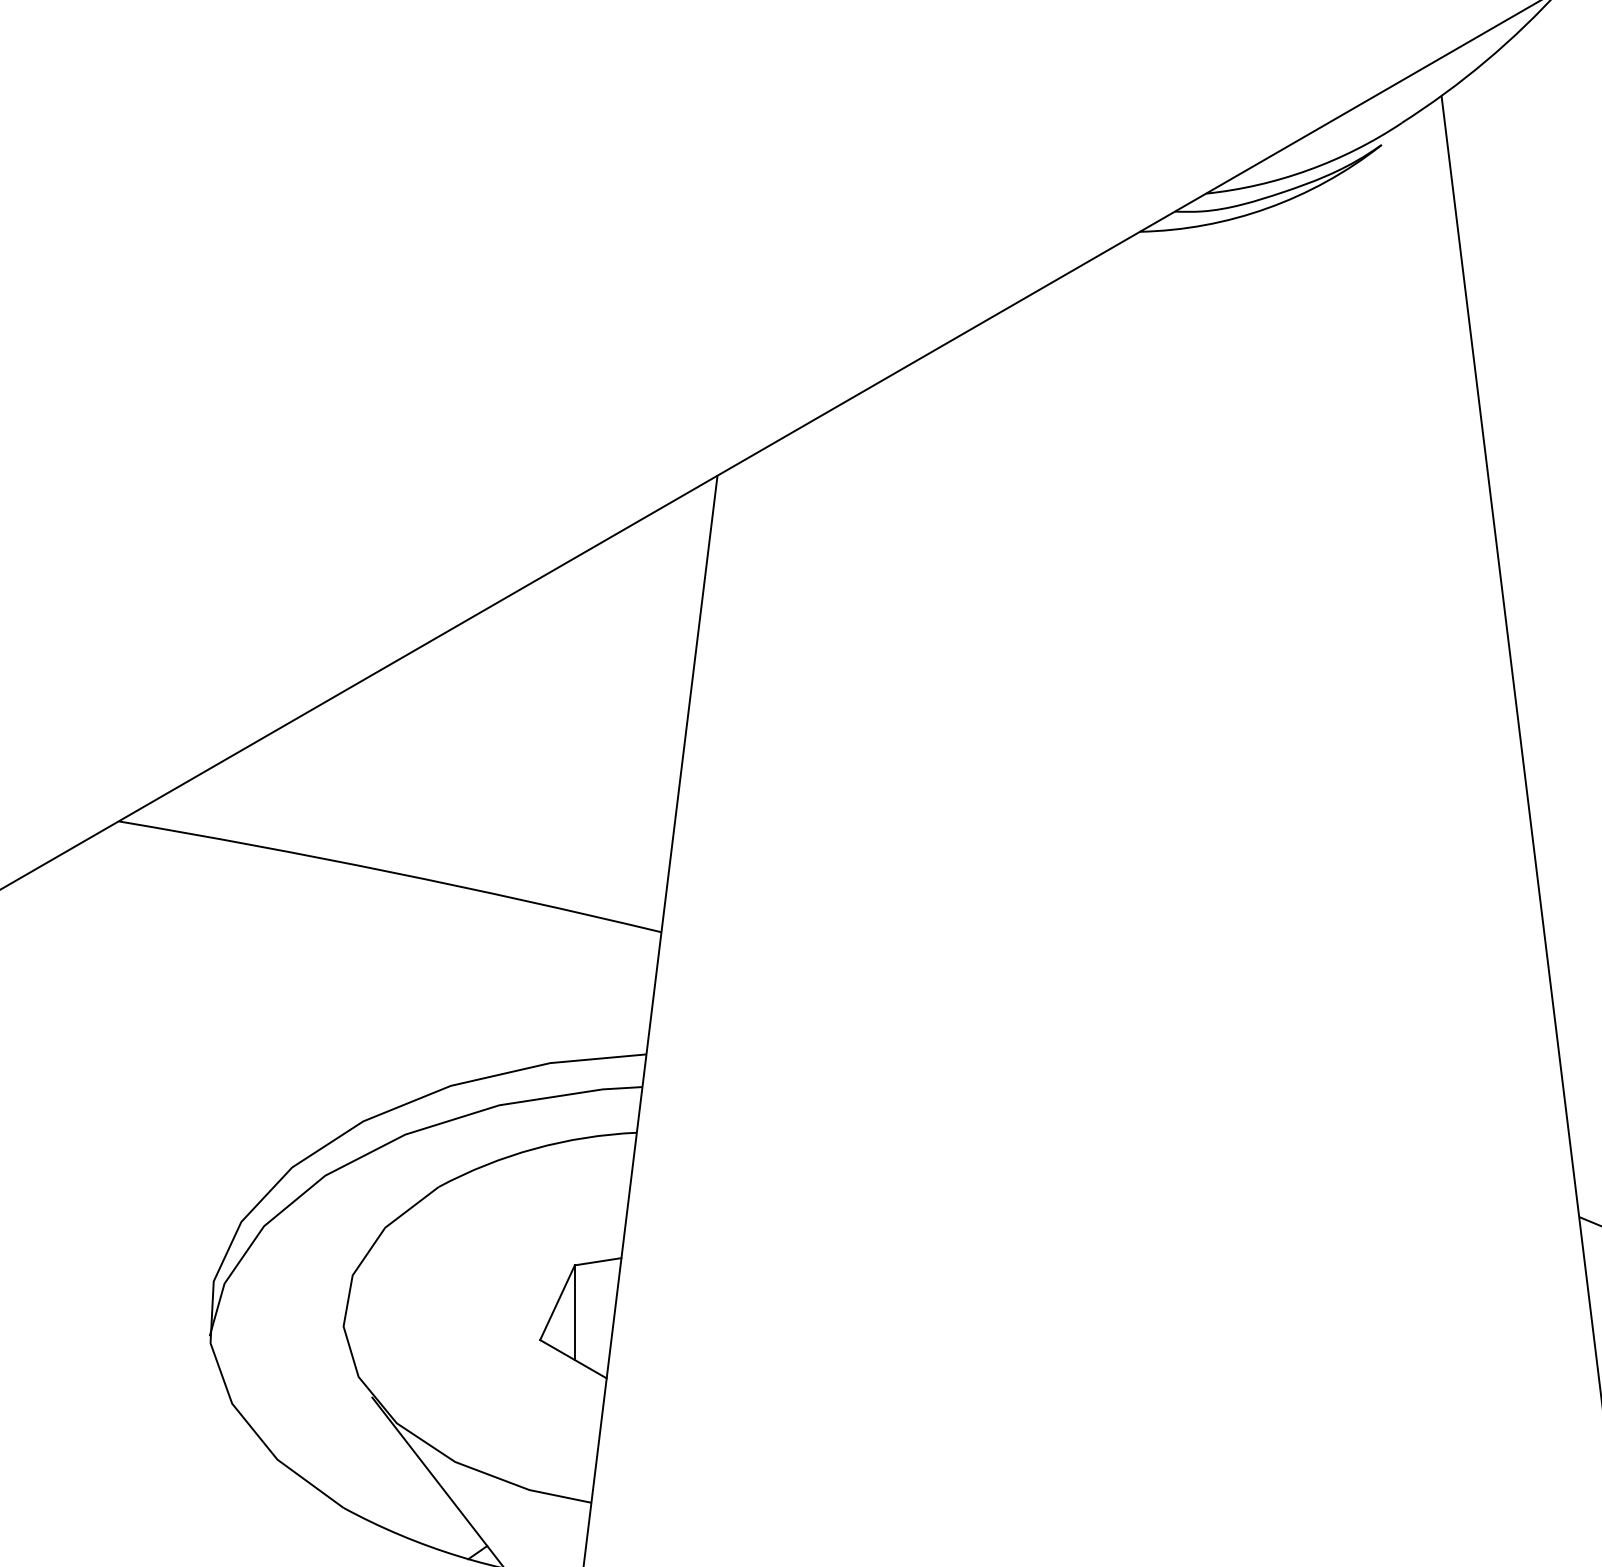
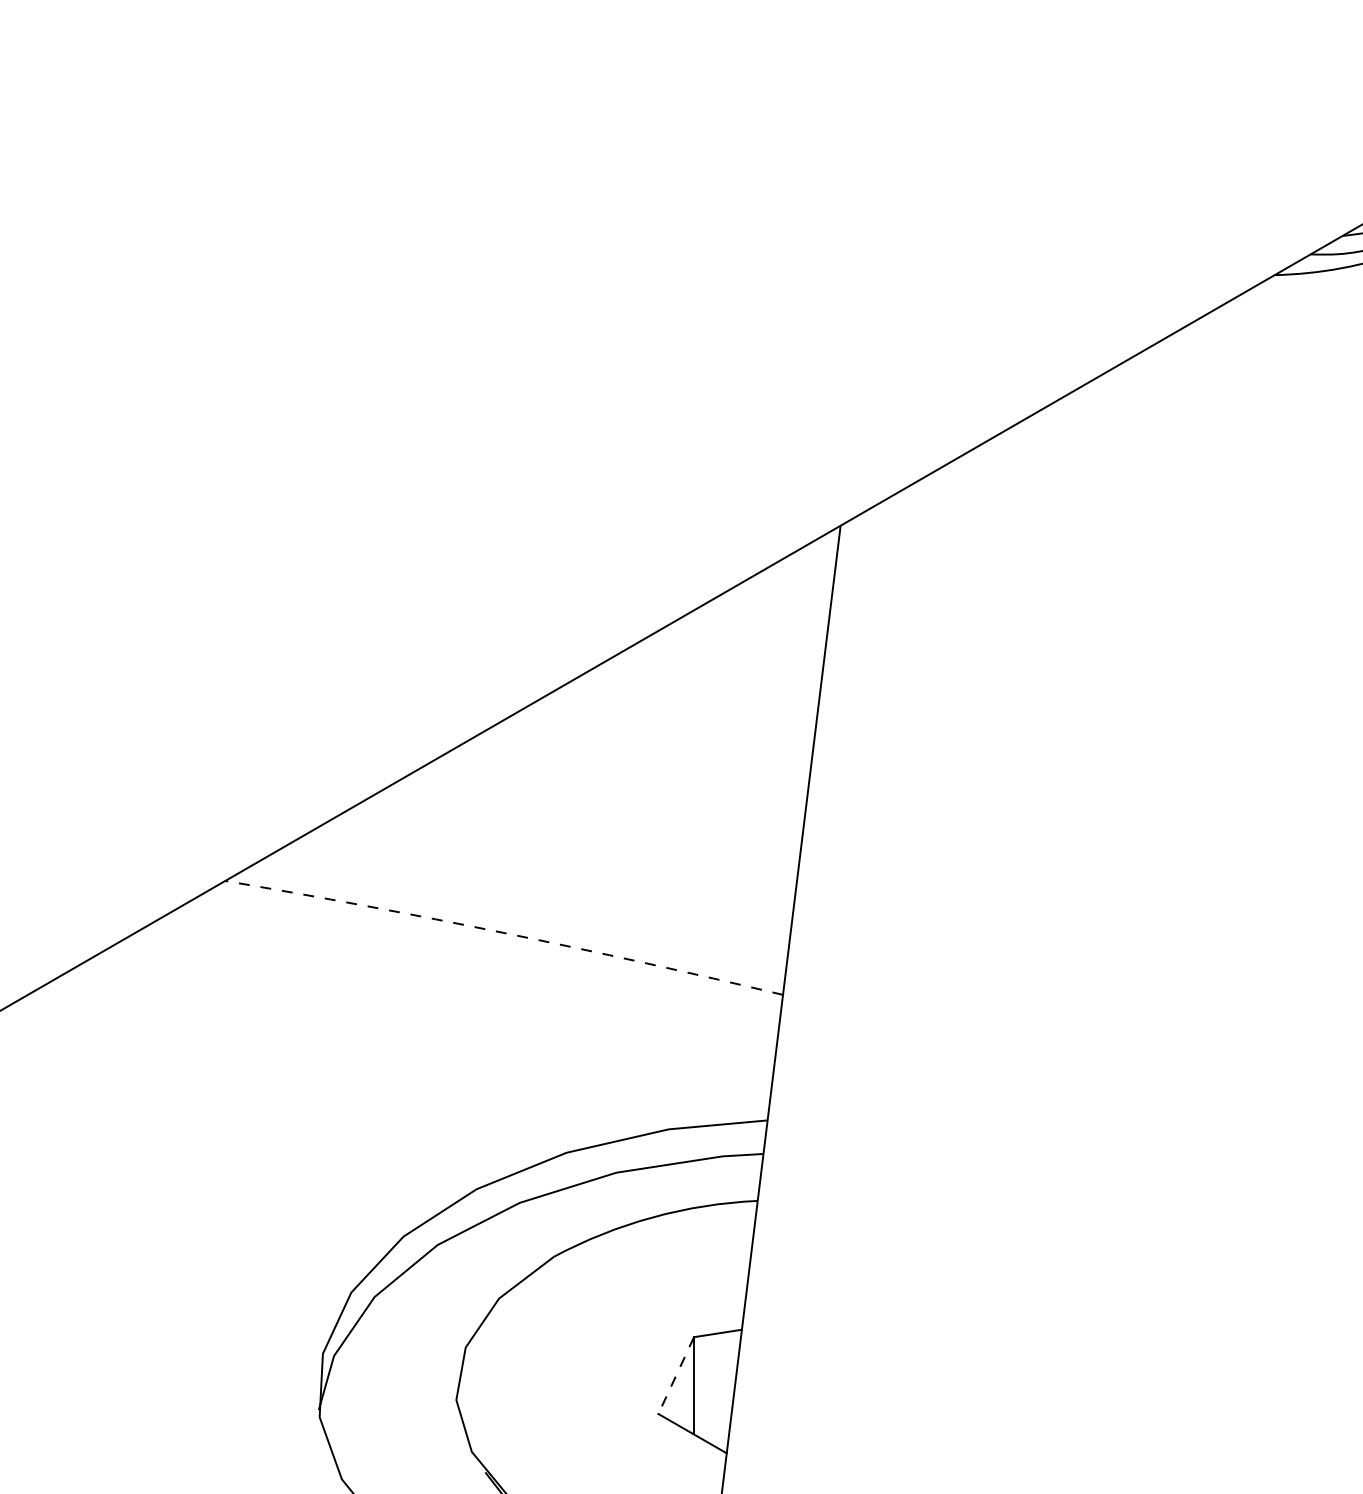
arc: (391, 872) -> (505, 933), solid -> dashed
line: (557, 1303) -> (676, 1376), solid -> dashed

